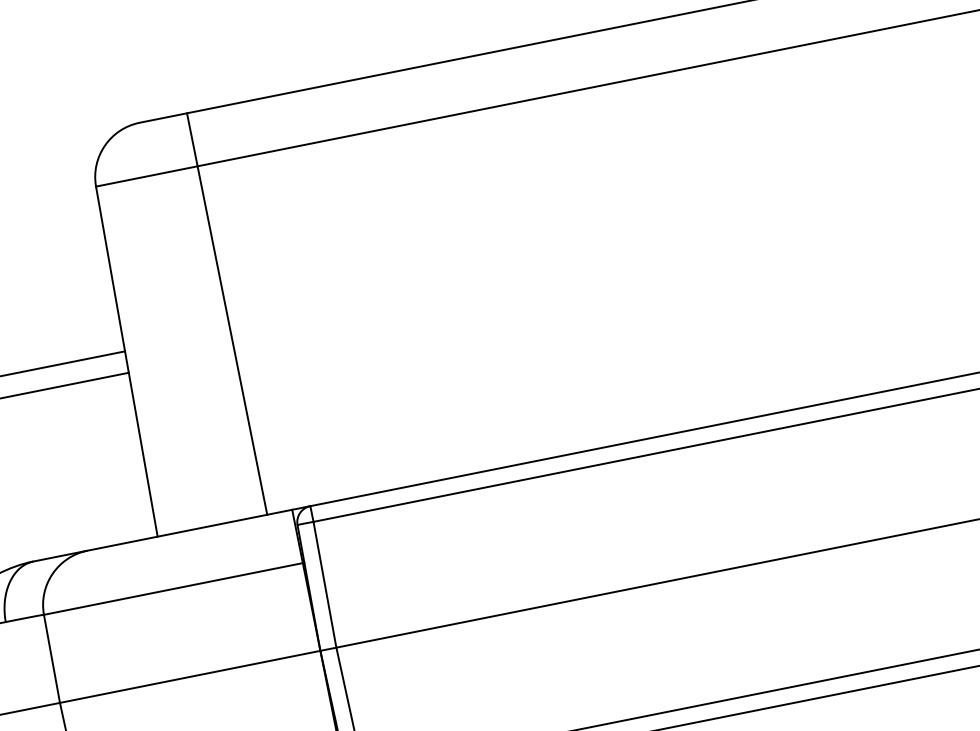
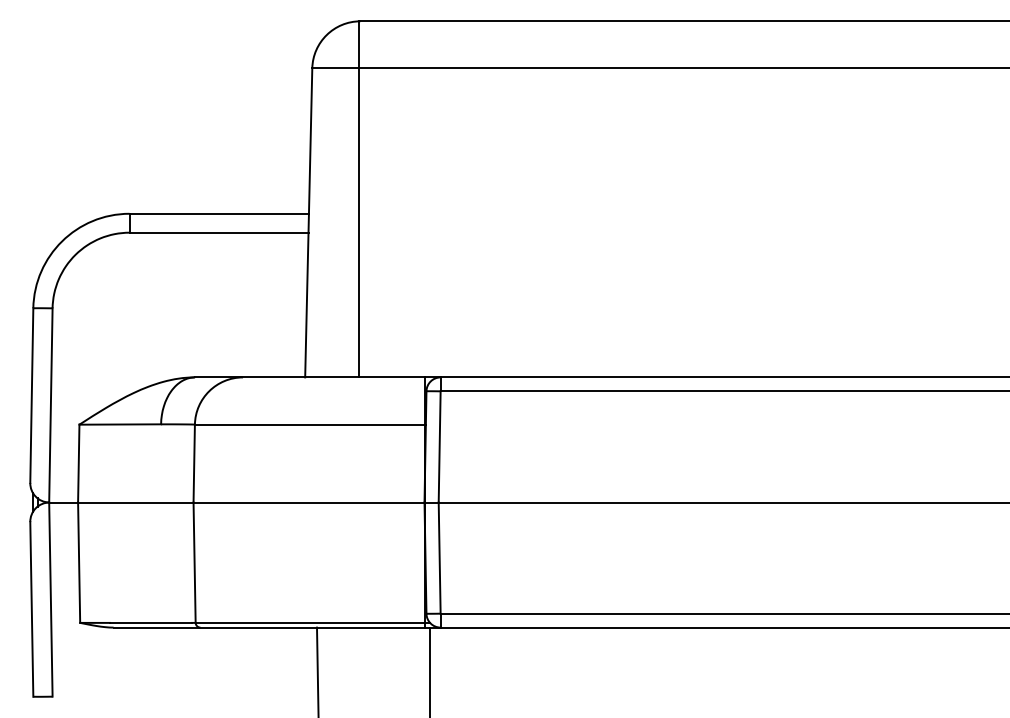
line: (227, 314) -> (359, 199), moved

